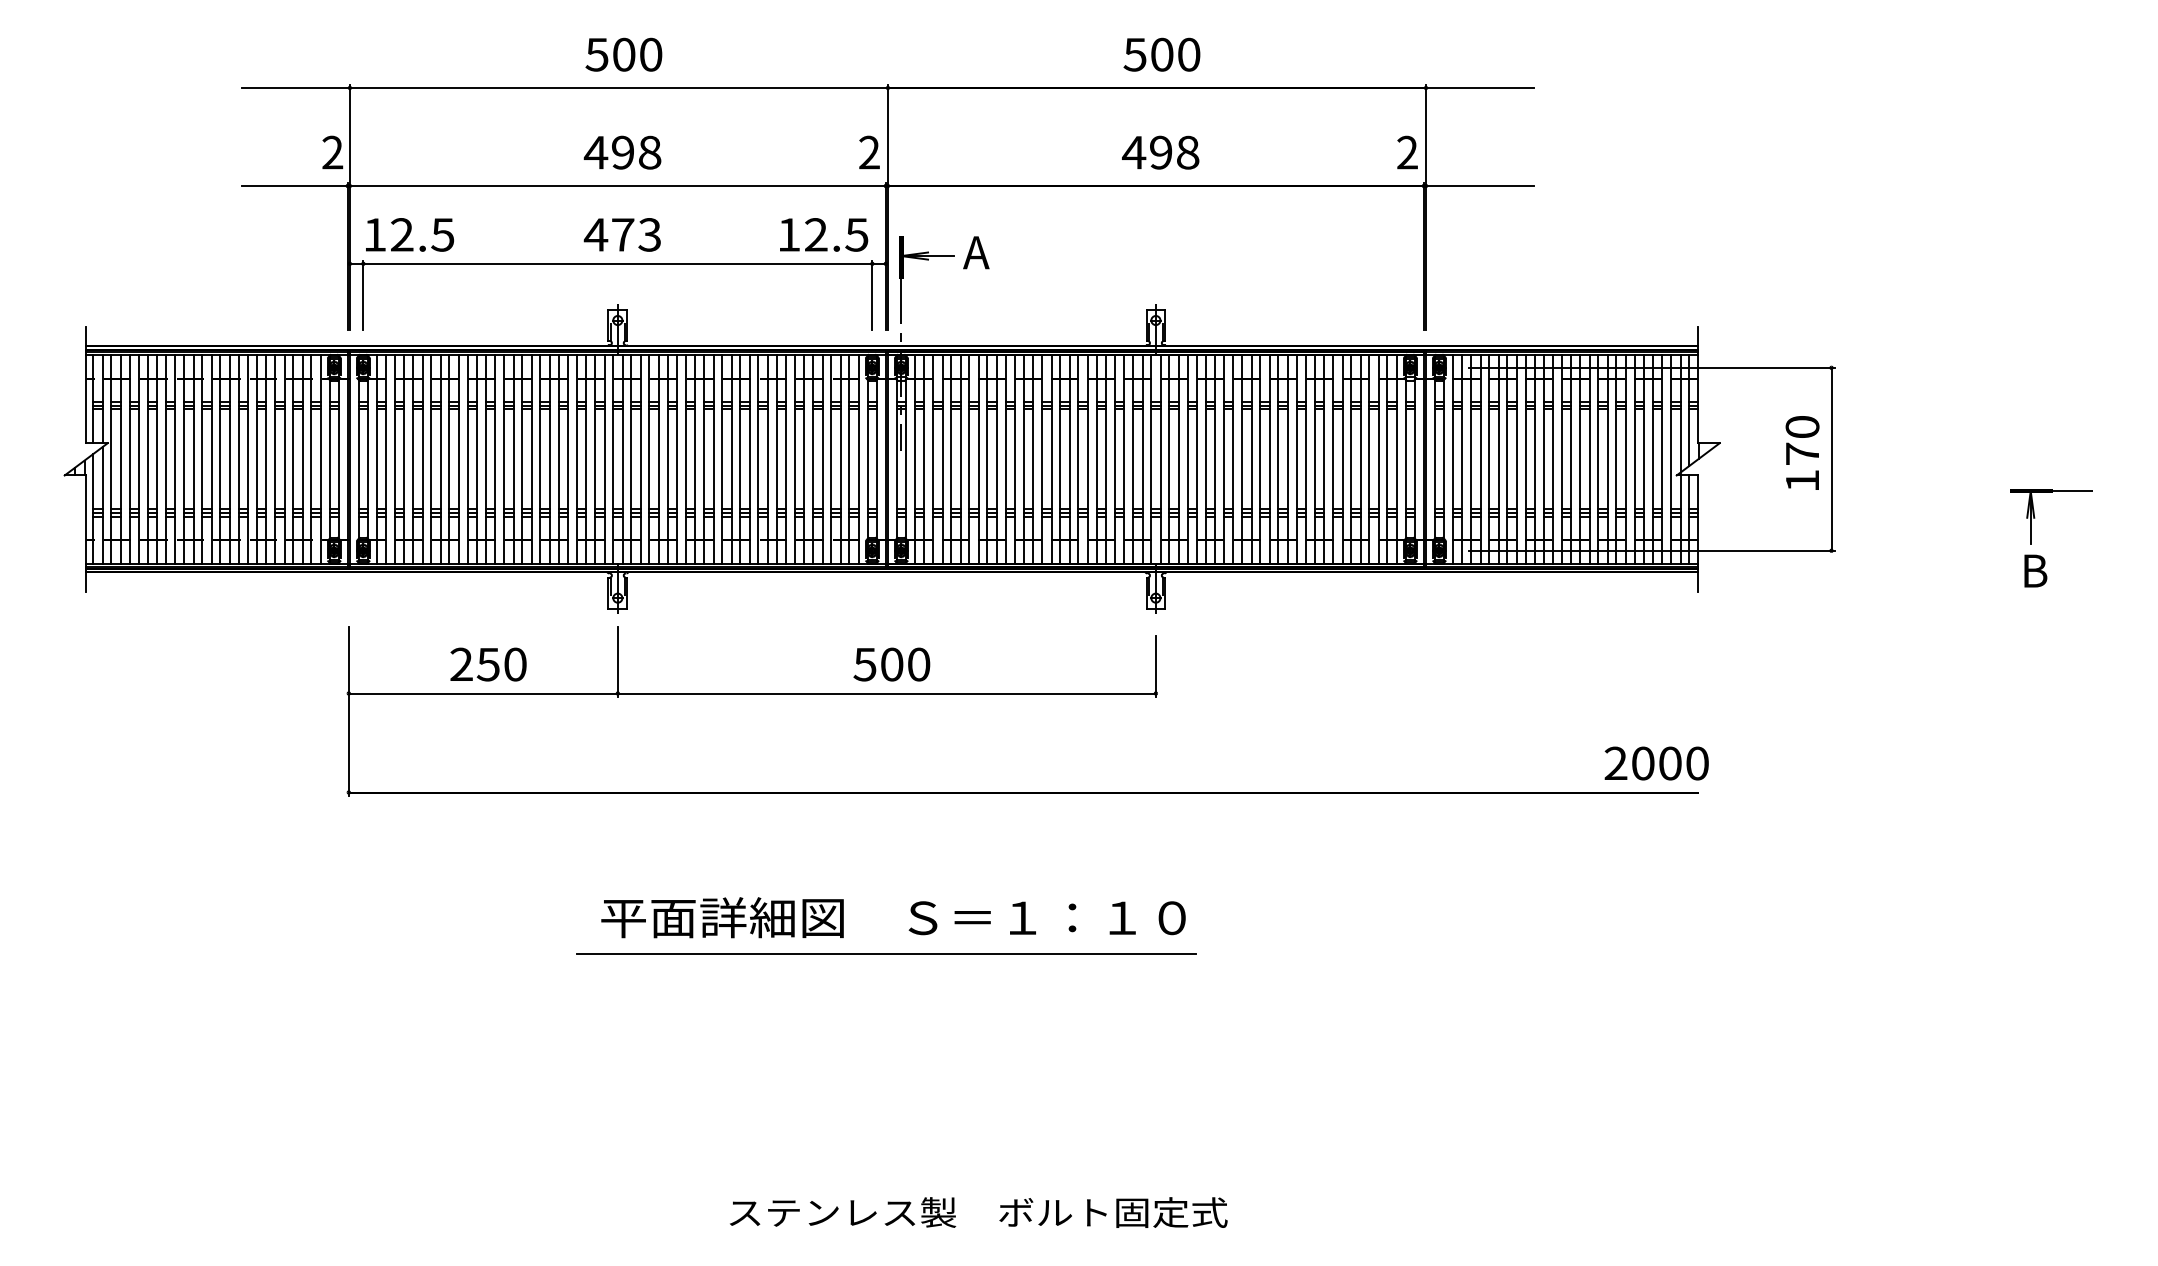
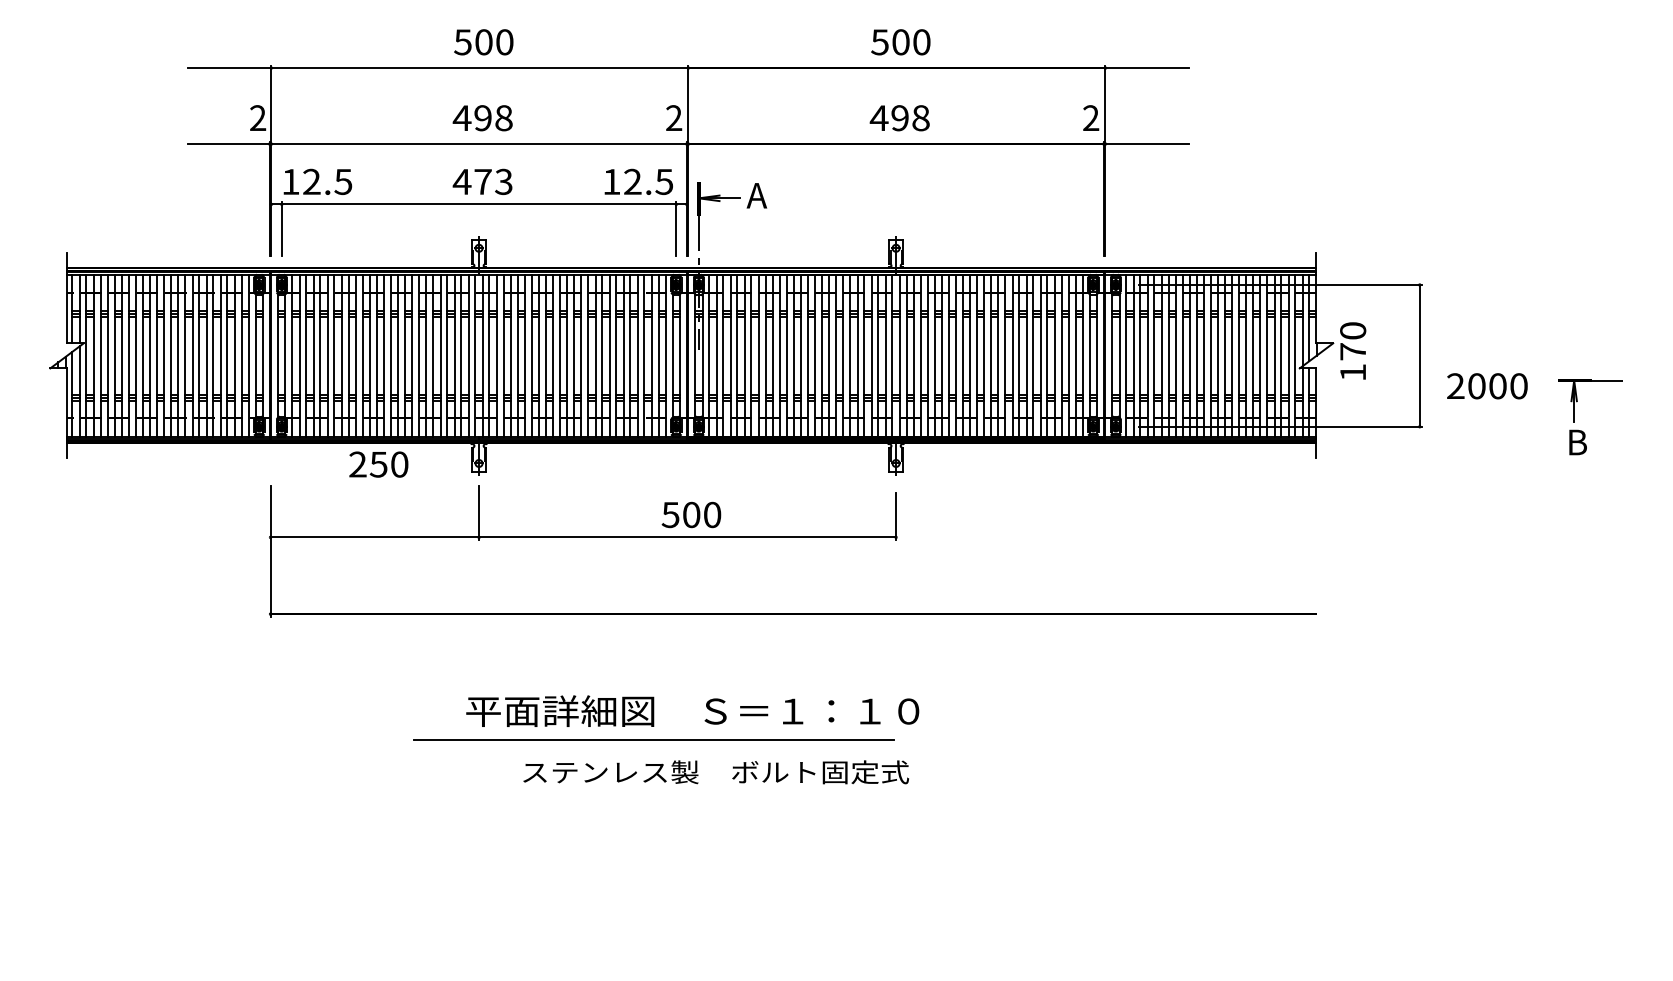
text: (1802, 452) -> (1353, 350), moved
text: (488, 664) -> (378, 464), moved
text: (1656, 763) -> (1487, 386), moved
line: (886, 953) -> (653, 738), moved
text: (978, 1212) -> (715, 772), moved

